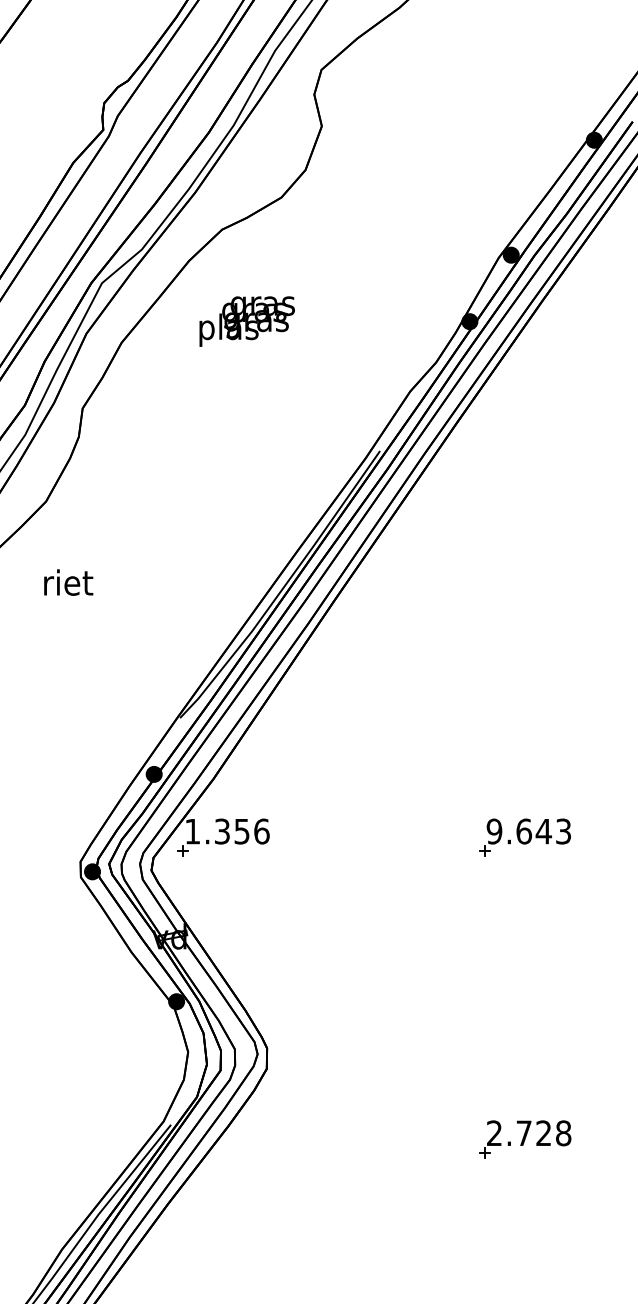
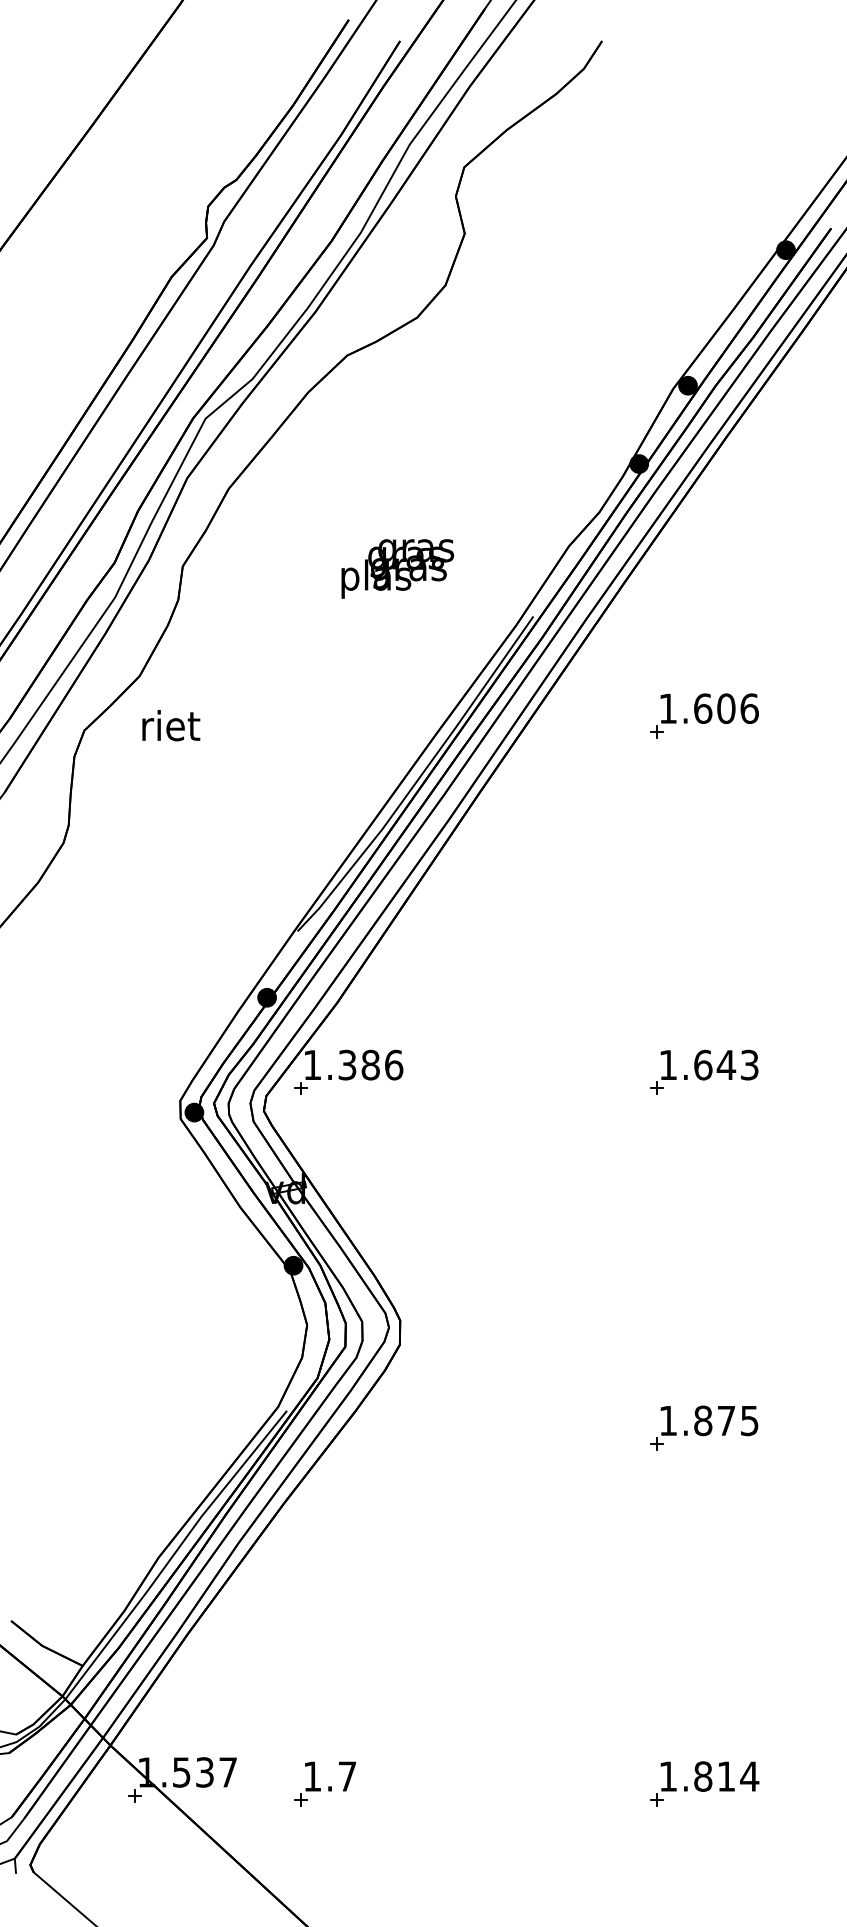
text: (246, 321) -> (397, 568), moved
part: (525, 534) -> (704, 715), added
text: (68, 582) -> (171, 725), moved
text: (241, 831) -> (370, 1064), 1.356 -> 1.386
text: (494, 831) -> (668, 1064), 9.643 -> 1.643
text: (528, 1133) -> (708, 1420), 2.728 -> 1.875

